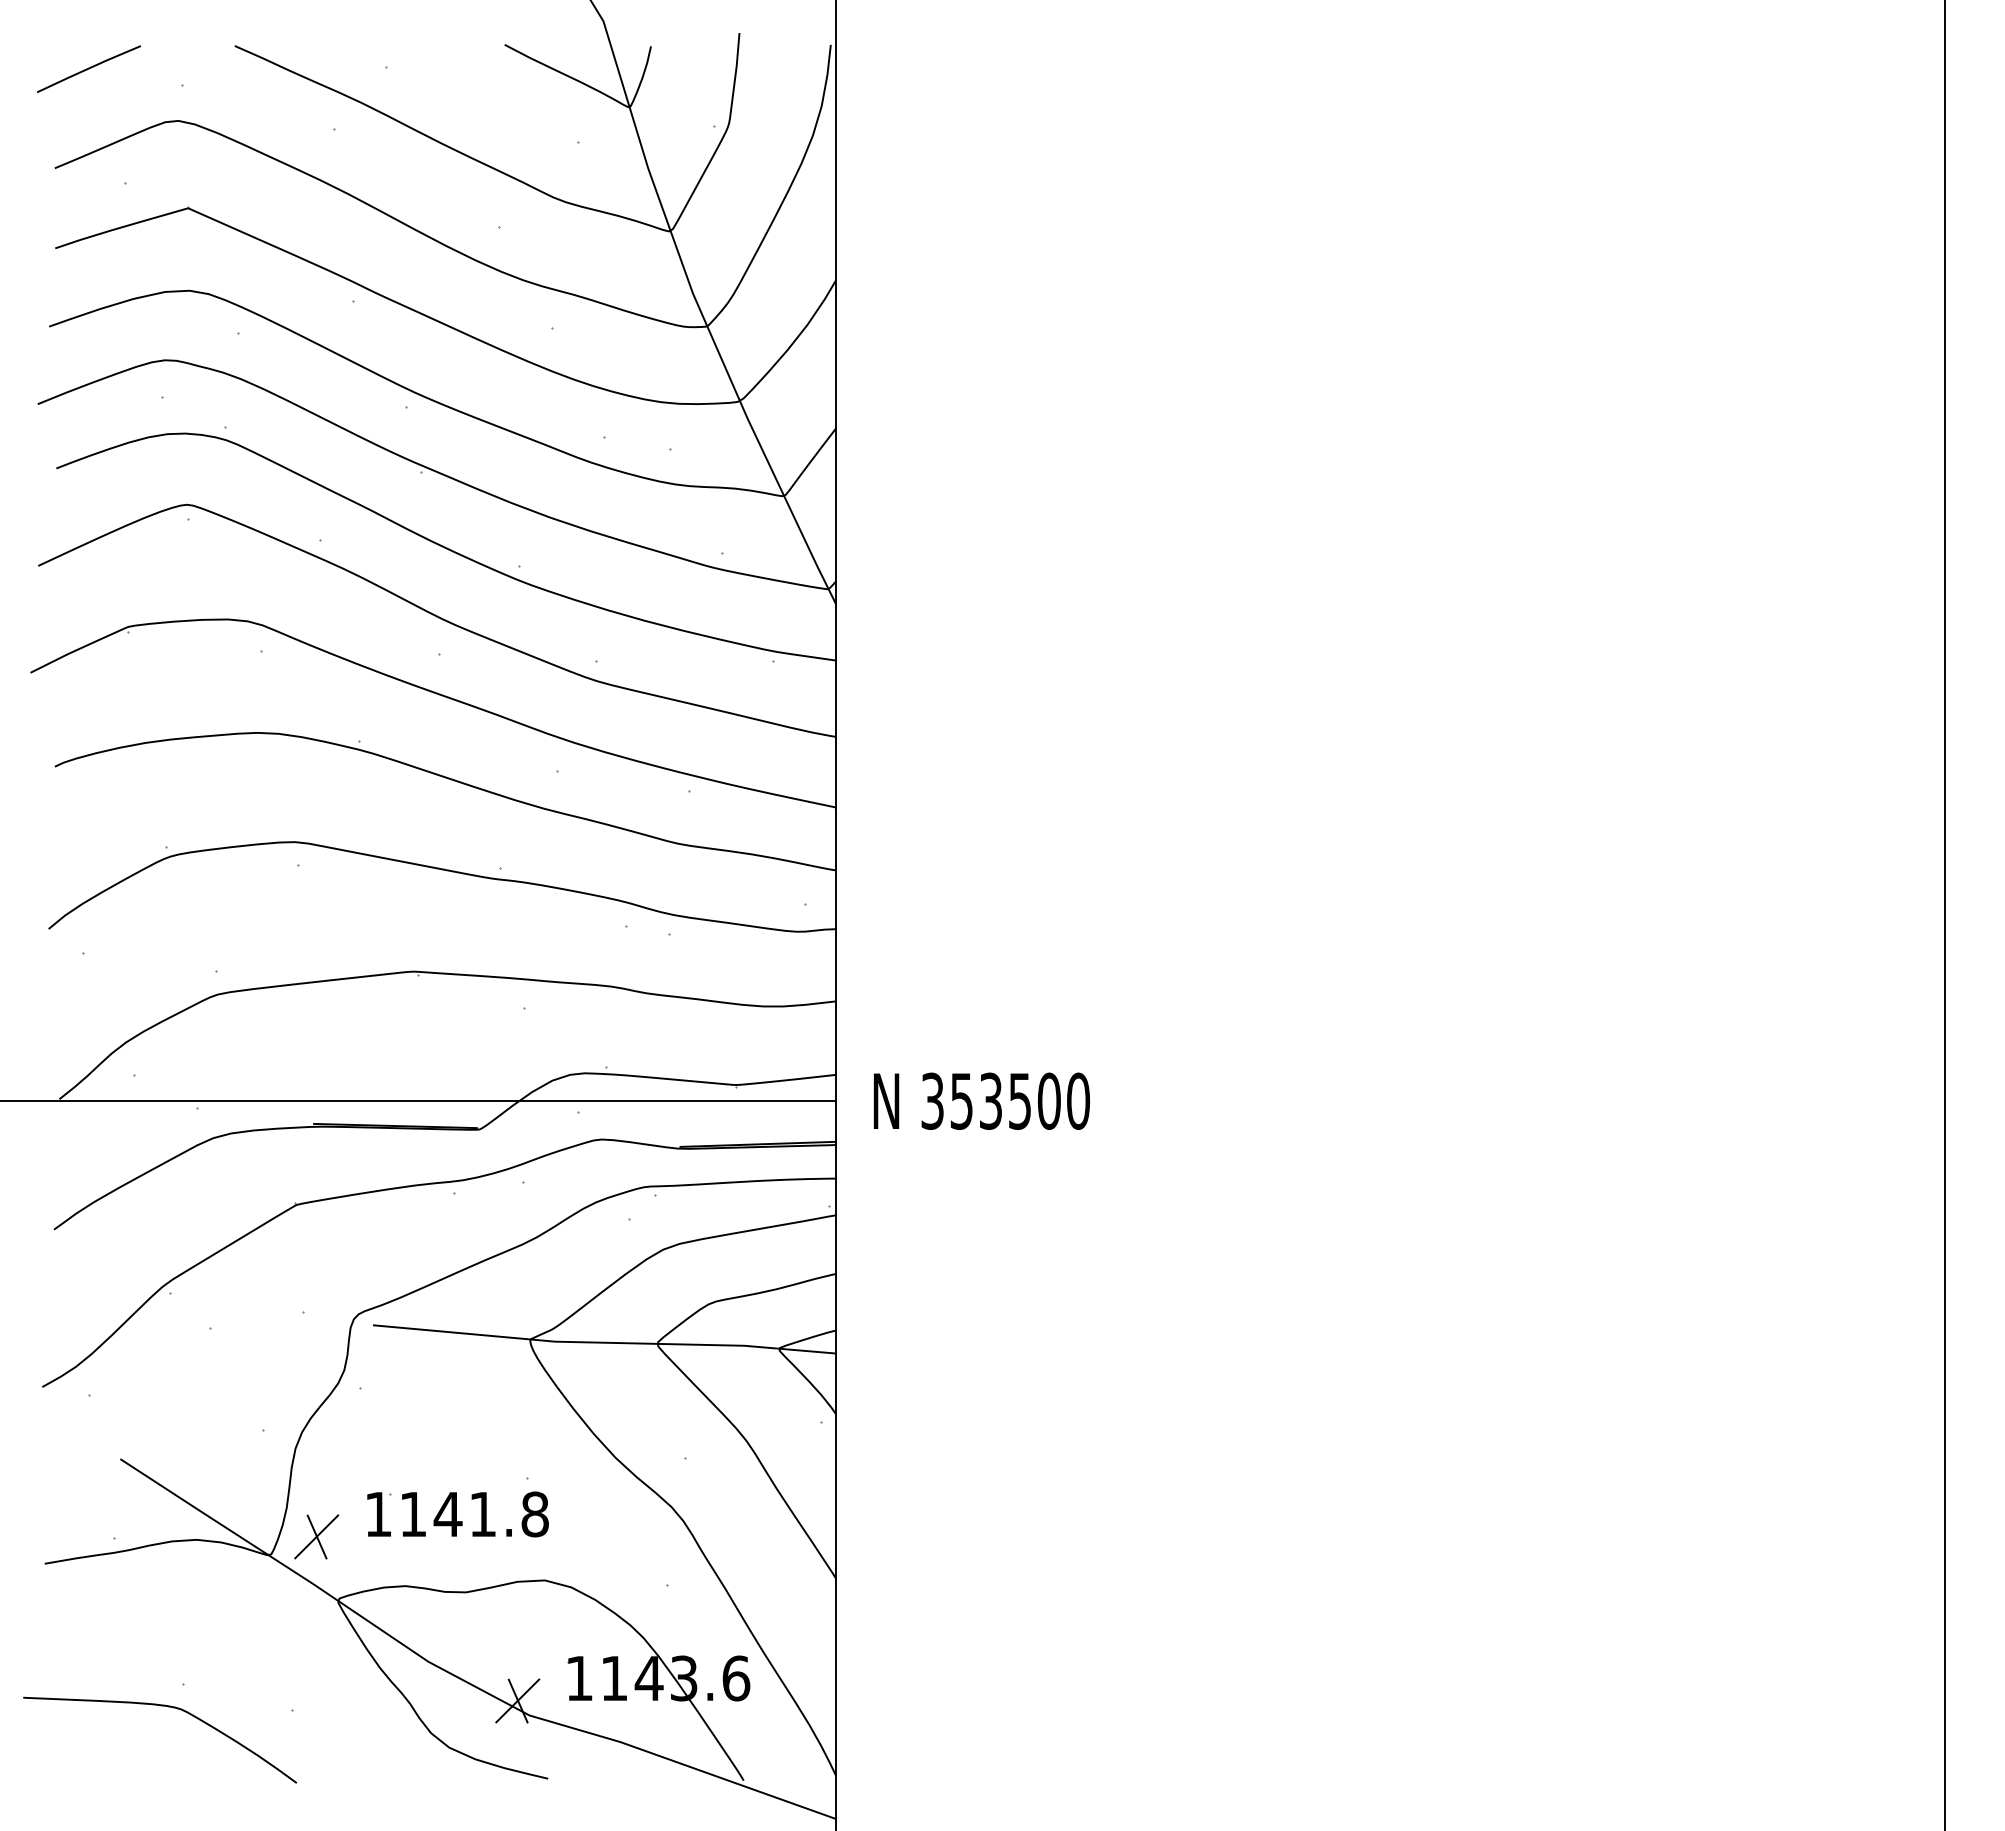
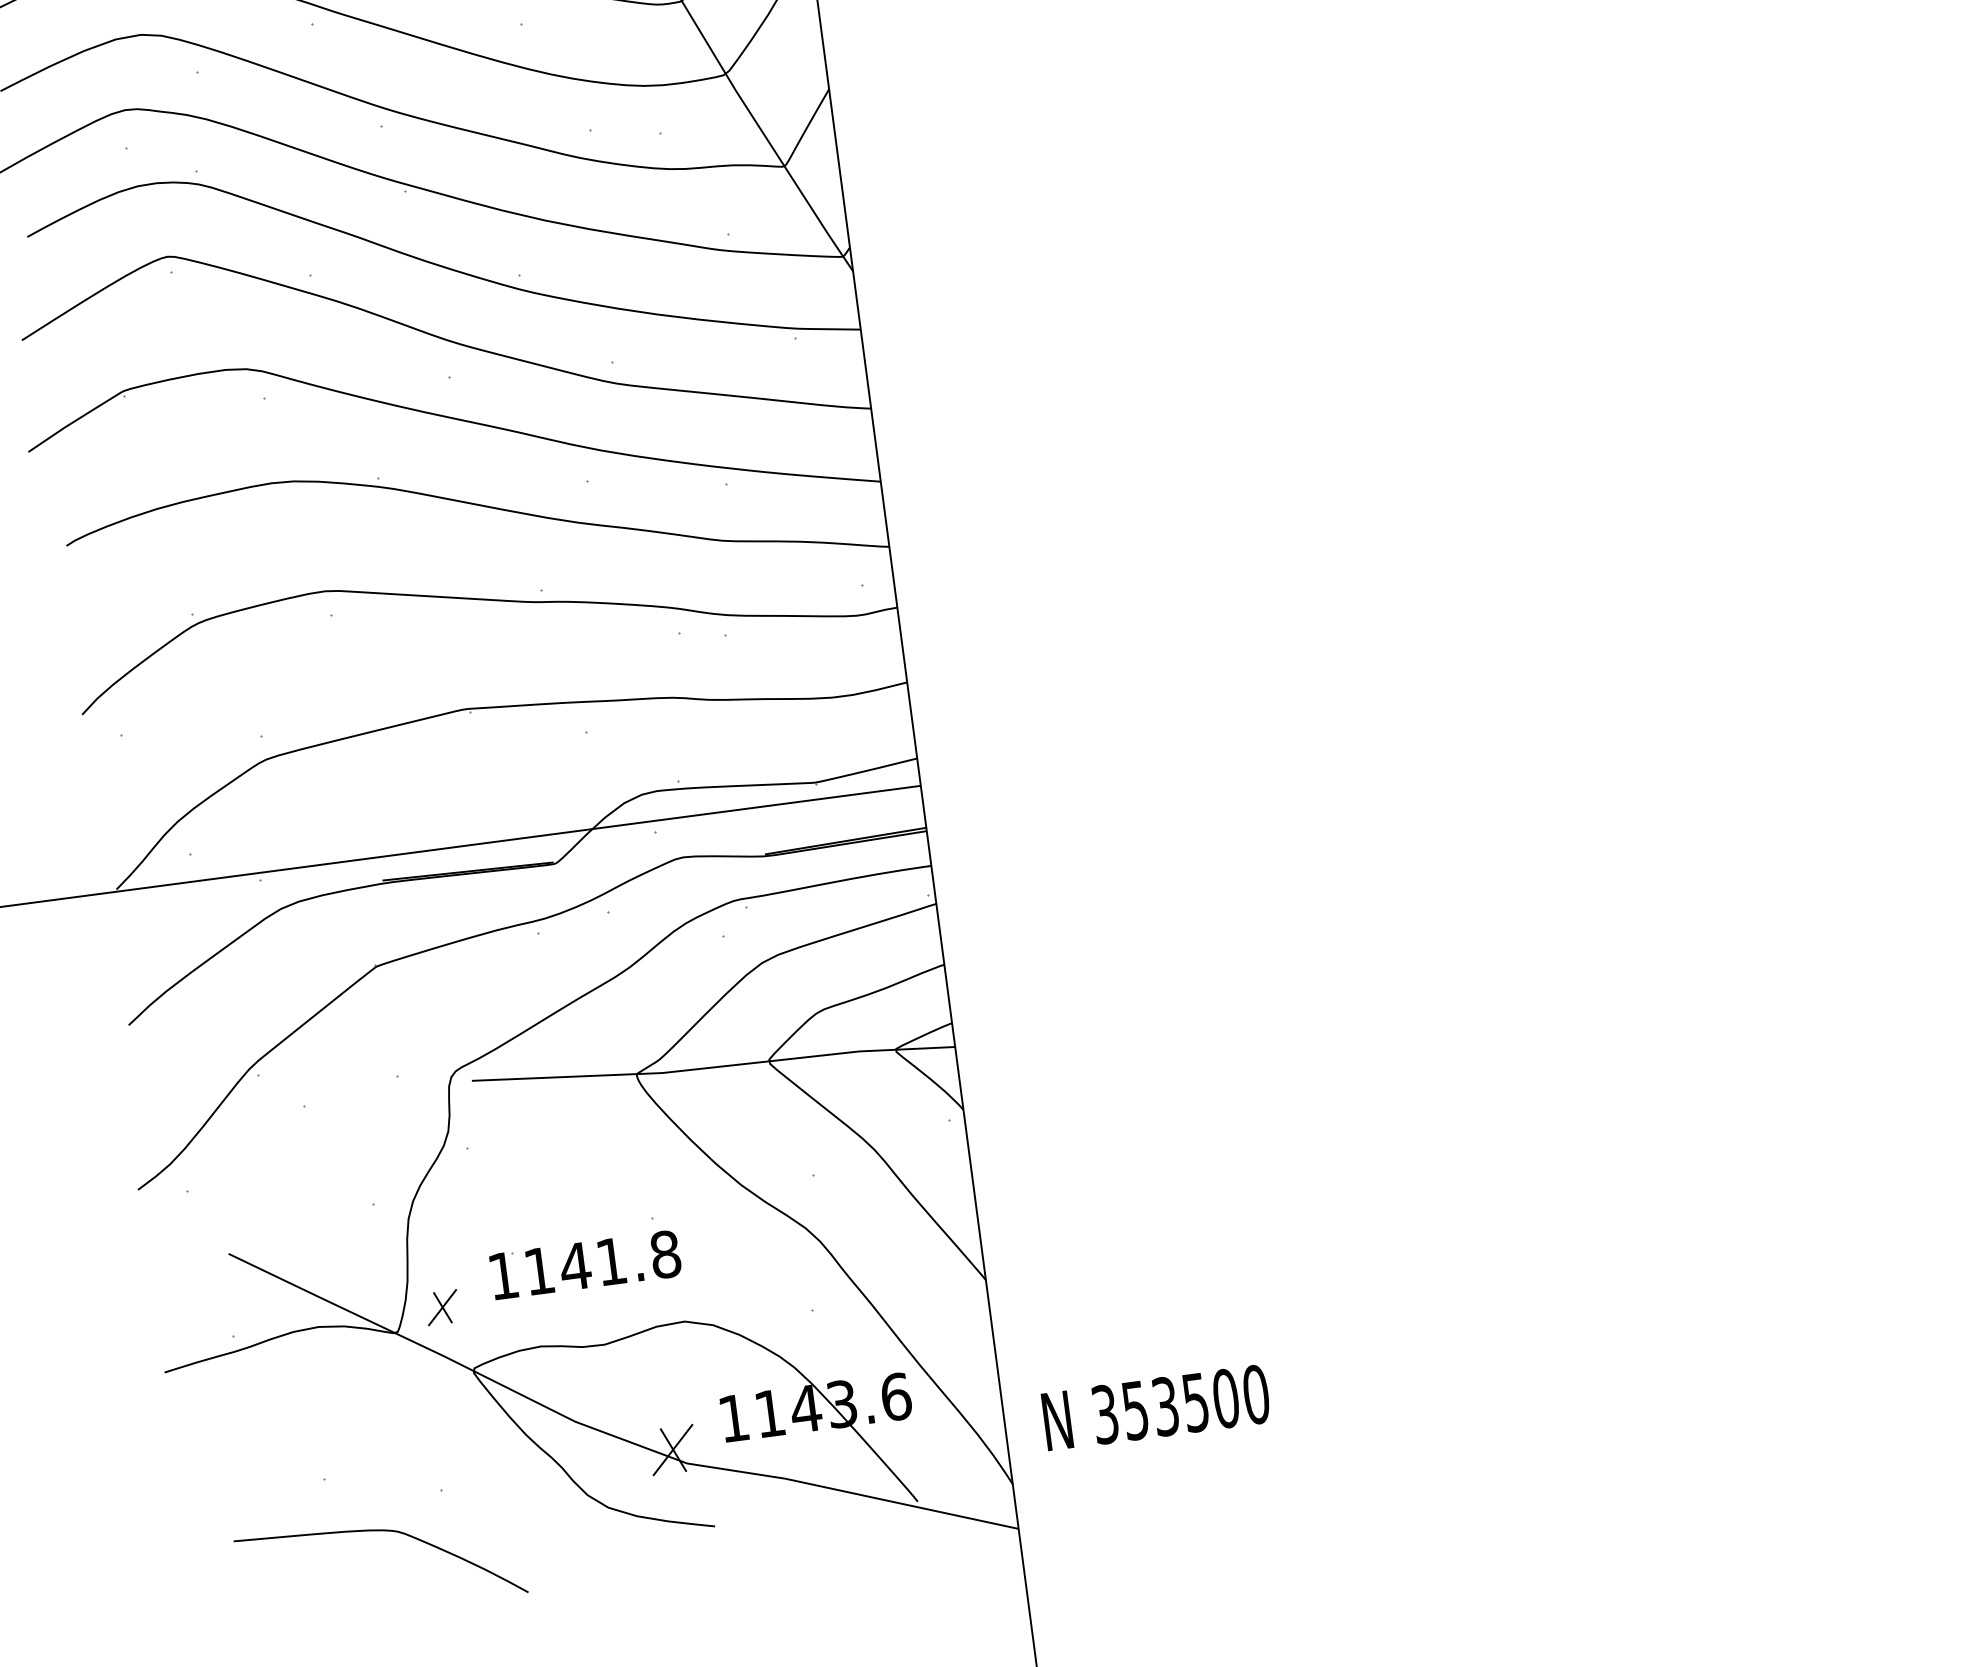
text: (981, 1100) -> (1155, 1407), moved
part: (316, 1536) -> (442, 1307), size x0.7
curve: (168, 1707) -> (385, 1531), moved

